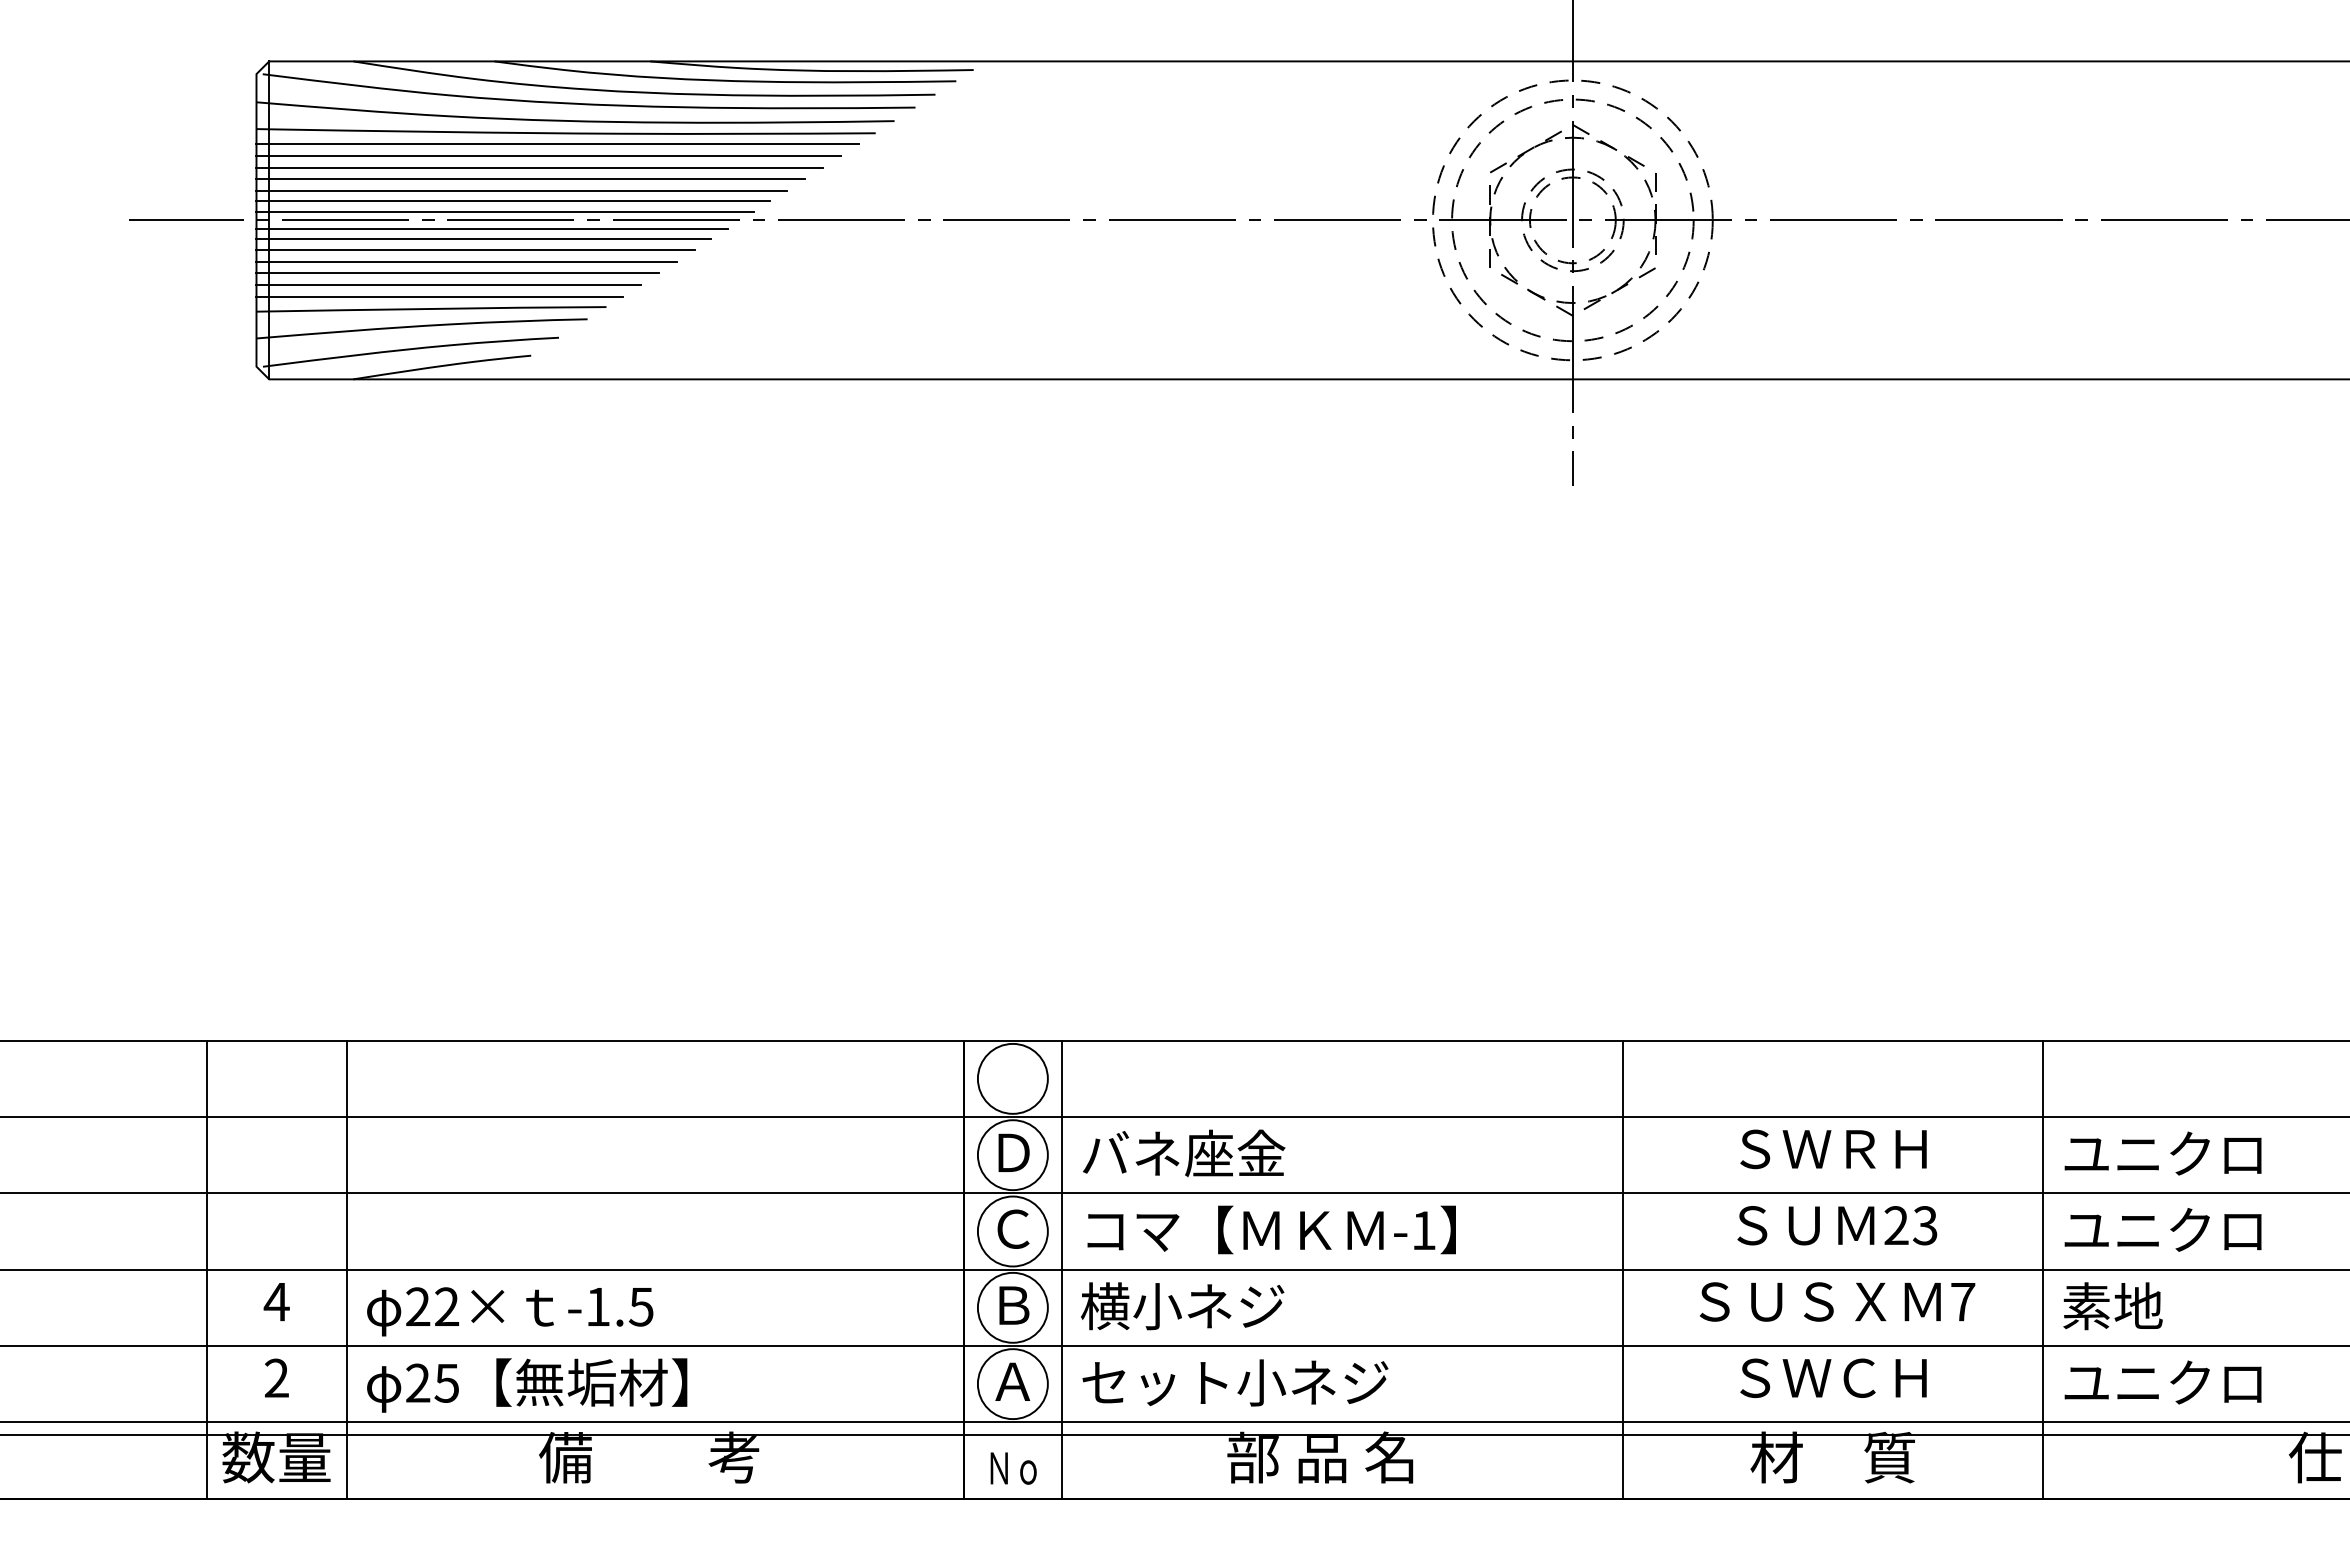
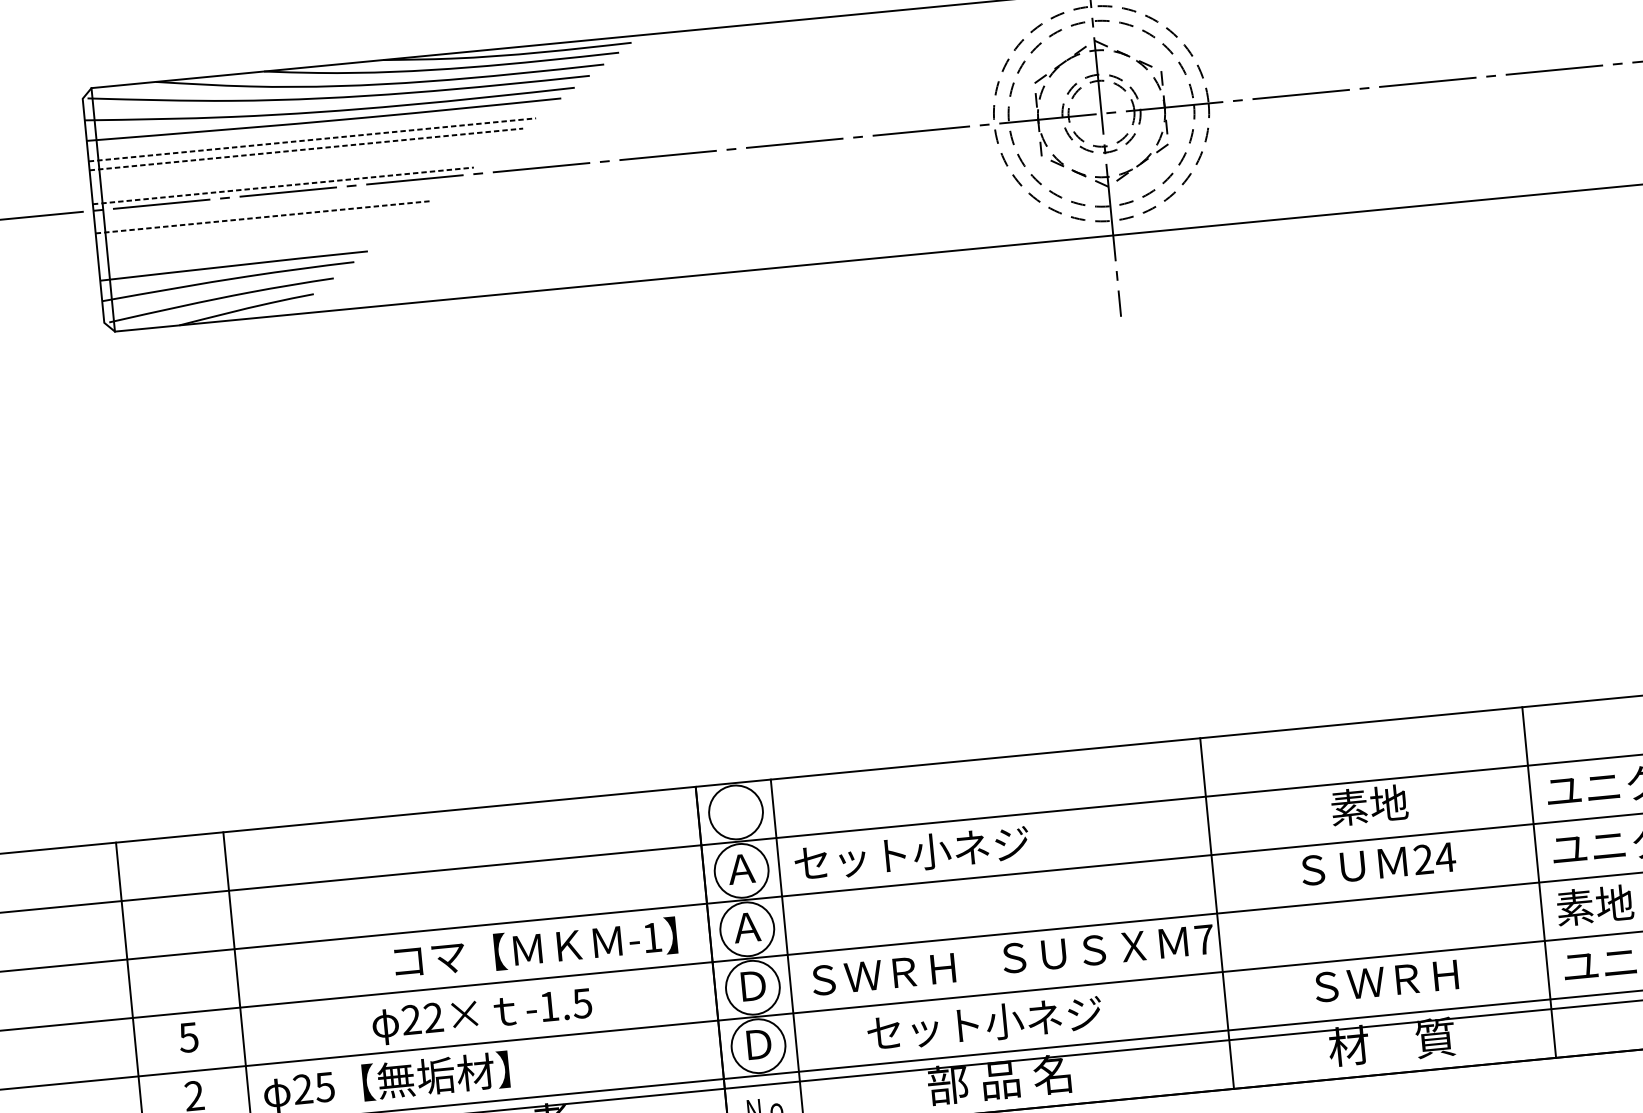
line: (557, 144) -> (318, 130), removed
line: (549, 155) -> (313, 139), solid -> dashed
line: (540, 167) -> (307, 149), solid -> dashed
line: (530, 179) -> (300, 159), removed
line: (521, 190) -> (294, 168), removed
line: (513, 201) -> (288, 177), removed
line: (505, 211) -> (283, 185), solid -> dashed
line: (491, 228) -> (274, 199), removed
line: (483, 239) -> (268, 208), removed
line: (476, 249) -> (264, 216), solid -> dashed
line: (466, 261) -> (257, 226), removed
line: (457, 273) -> (251, 236), removed
line: (448, 284) -> (245, 245), removed
line: (439, 296) -> (239, 255), removed
text: (1833, 1148) -> (1369, 805), ＳＷＲＨ -> 素地
text: (1012, 1152) -> (741, 868), Ｄ -> Ａ
text: (1235, 1153) -> (911, 853), バネ座金 -> セット小ネジ
text: (1925, 1225) -> (1445, 857), 23 -> 24
text: (1012, 1228) -> (746, 927), Ｃ -> Ａ
text: (1271, 1229) -> (535, 948), moved
text: (1837, 1301) -> (1108, 948), moved
text: (276, 1302) -> (188, 1037), 4 -> 5
text: (1013, 1305) -> (753, 985), Ｂ -> Ｄ
text: (1182, 1306) -> (882, 974), 横小ネジ -> ＳＷＲＨ
text: (510, 1311) -> (482, 1016), moved
text: (1859, 1377) -> (1406, 978), ＳＷＣＨ -> ＳＷＲＨ
text: (1012, 1381) -> (758, 1044), Ａ -> Ｄ
text: (1235, 1382) -> (984, 1023), moved

